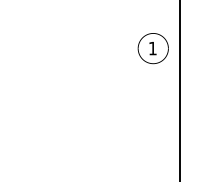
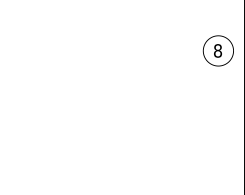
text: (152, 48) -> (217, 50), 1 -> 8

